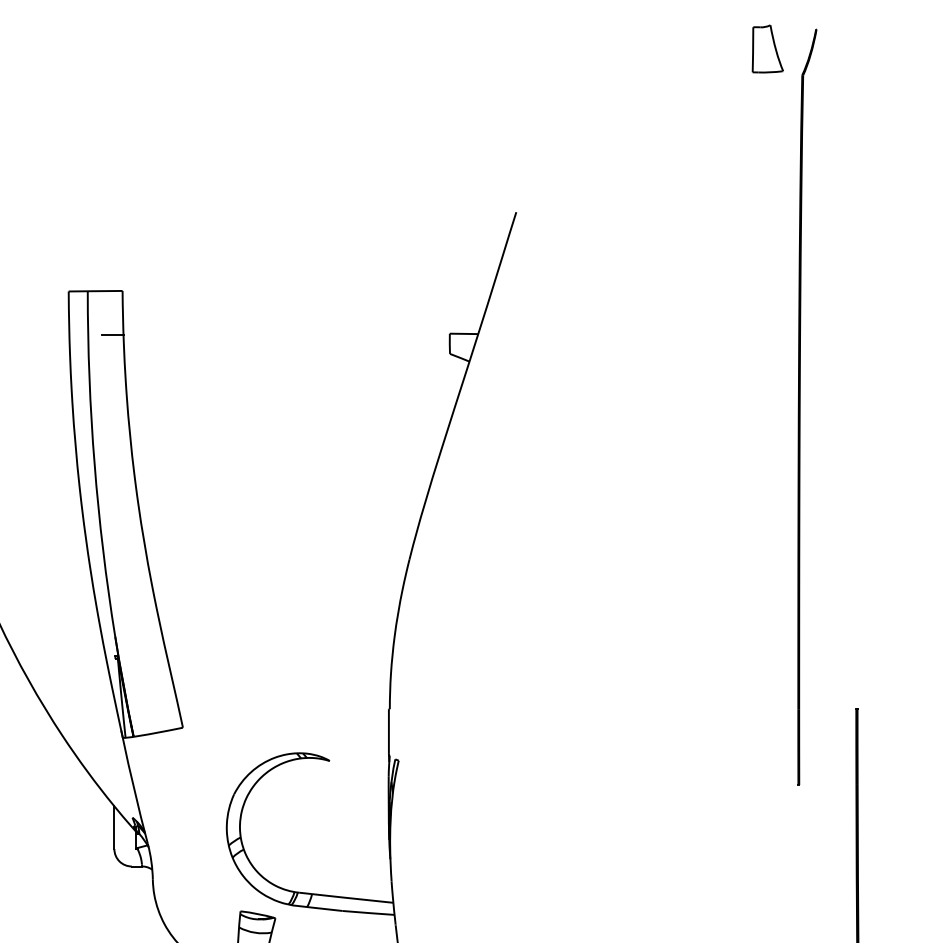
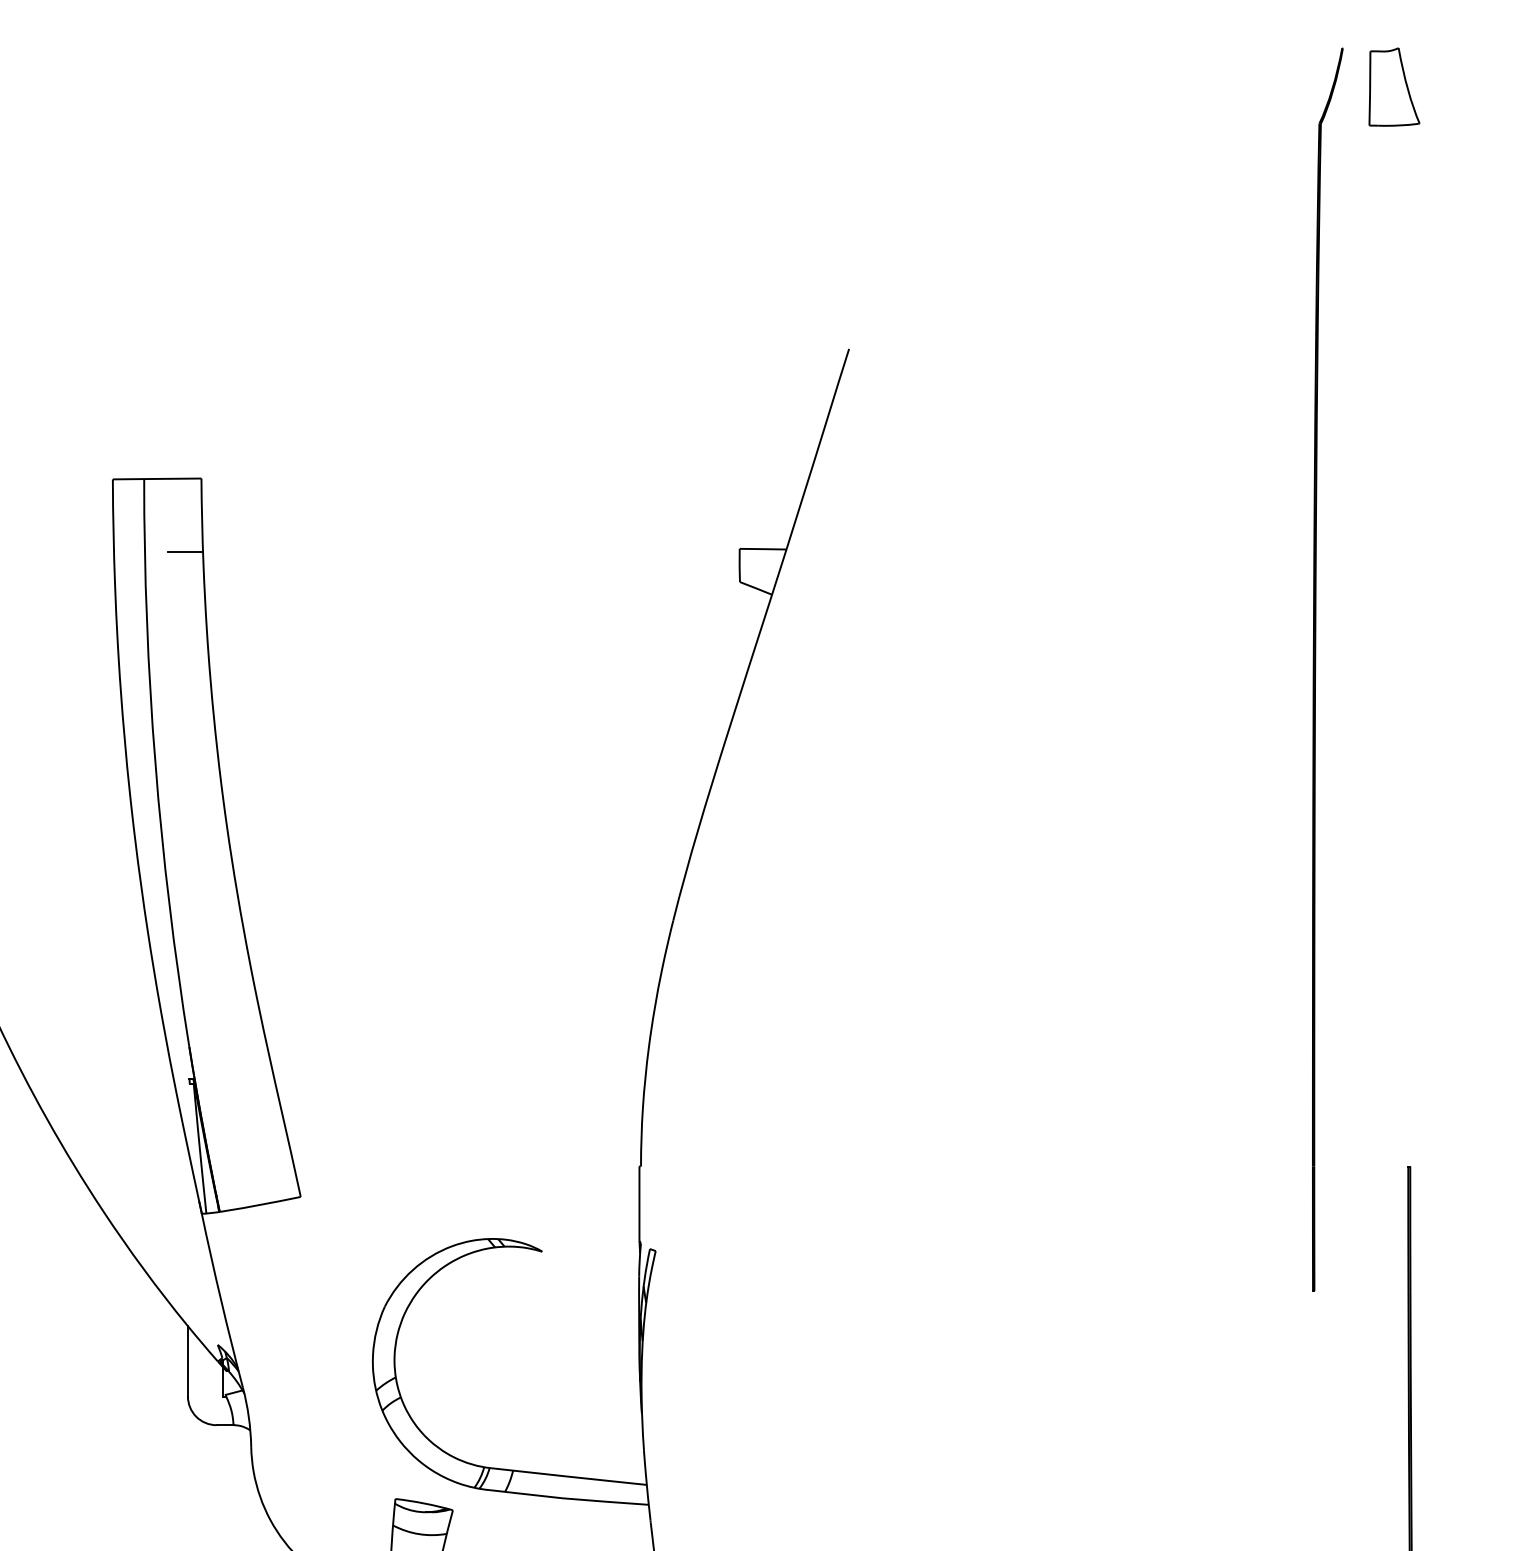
part: (767, 48) -> (1393, 86), moved

